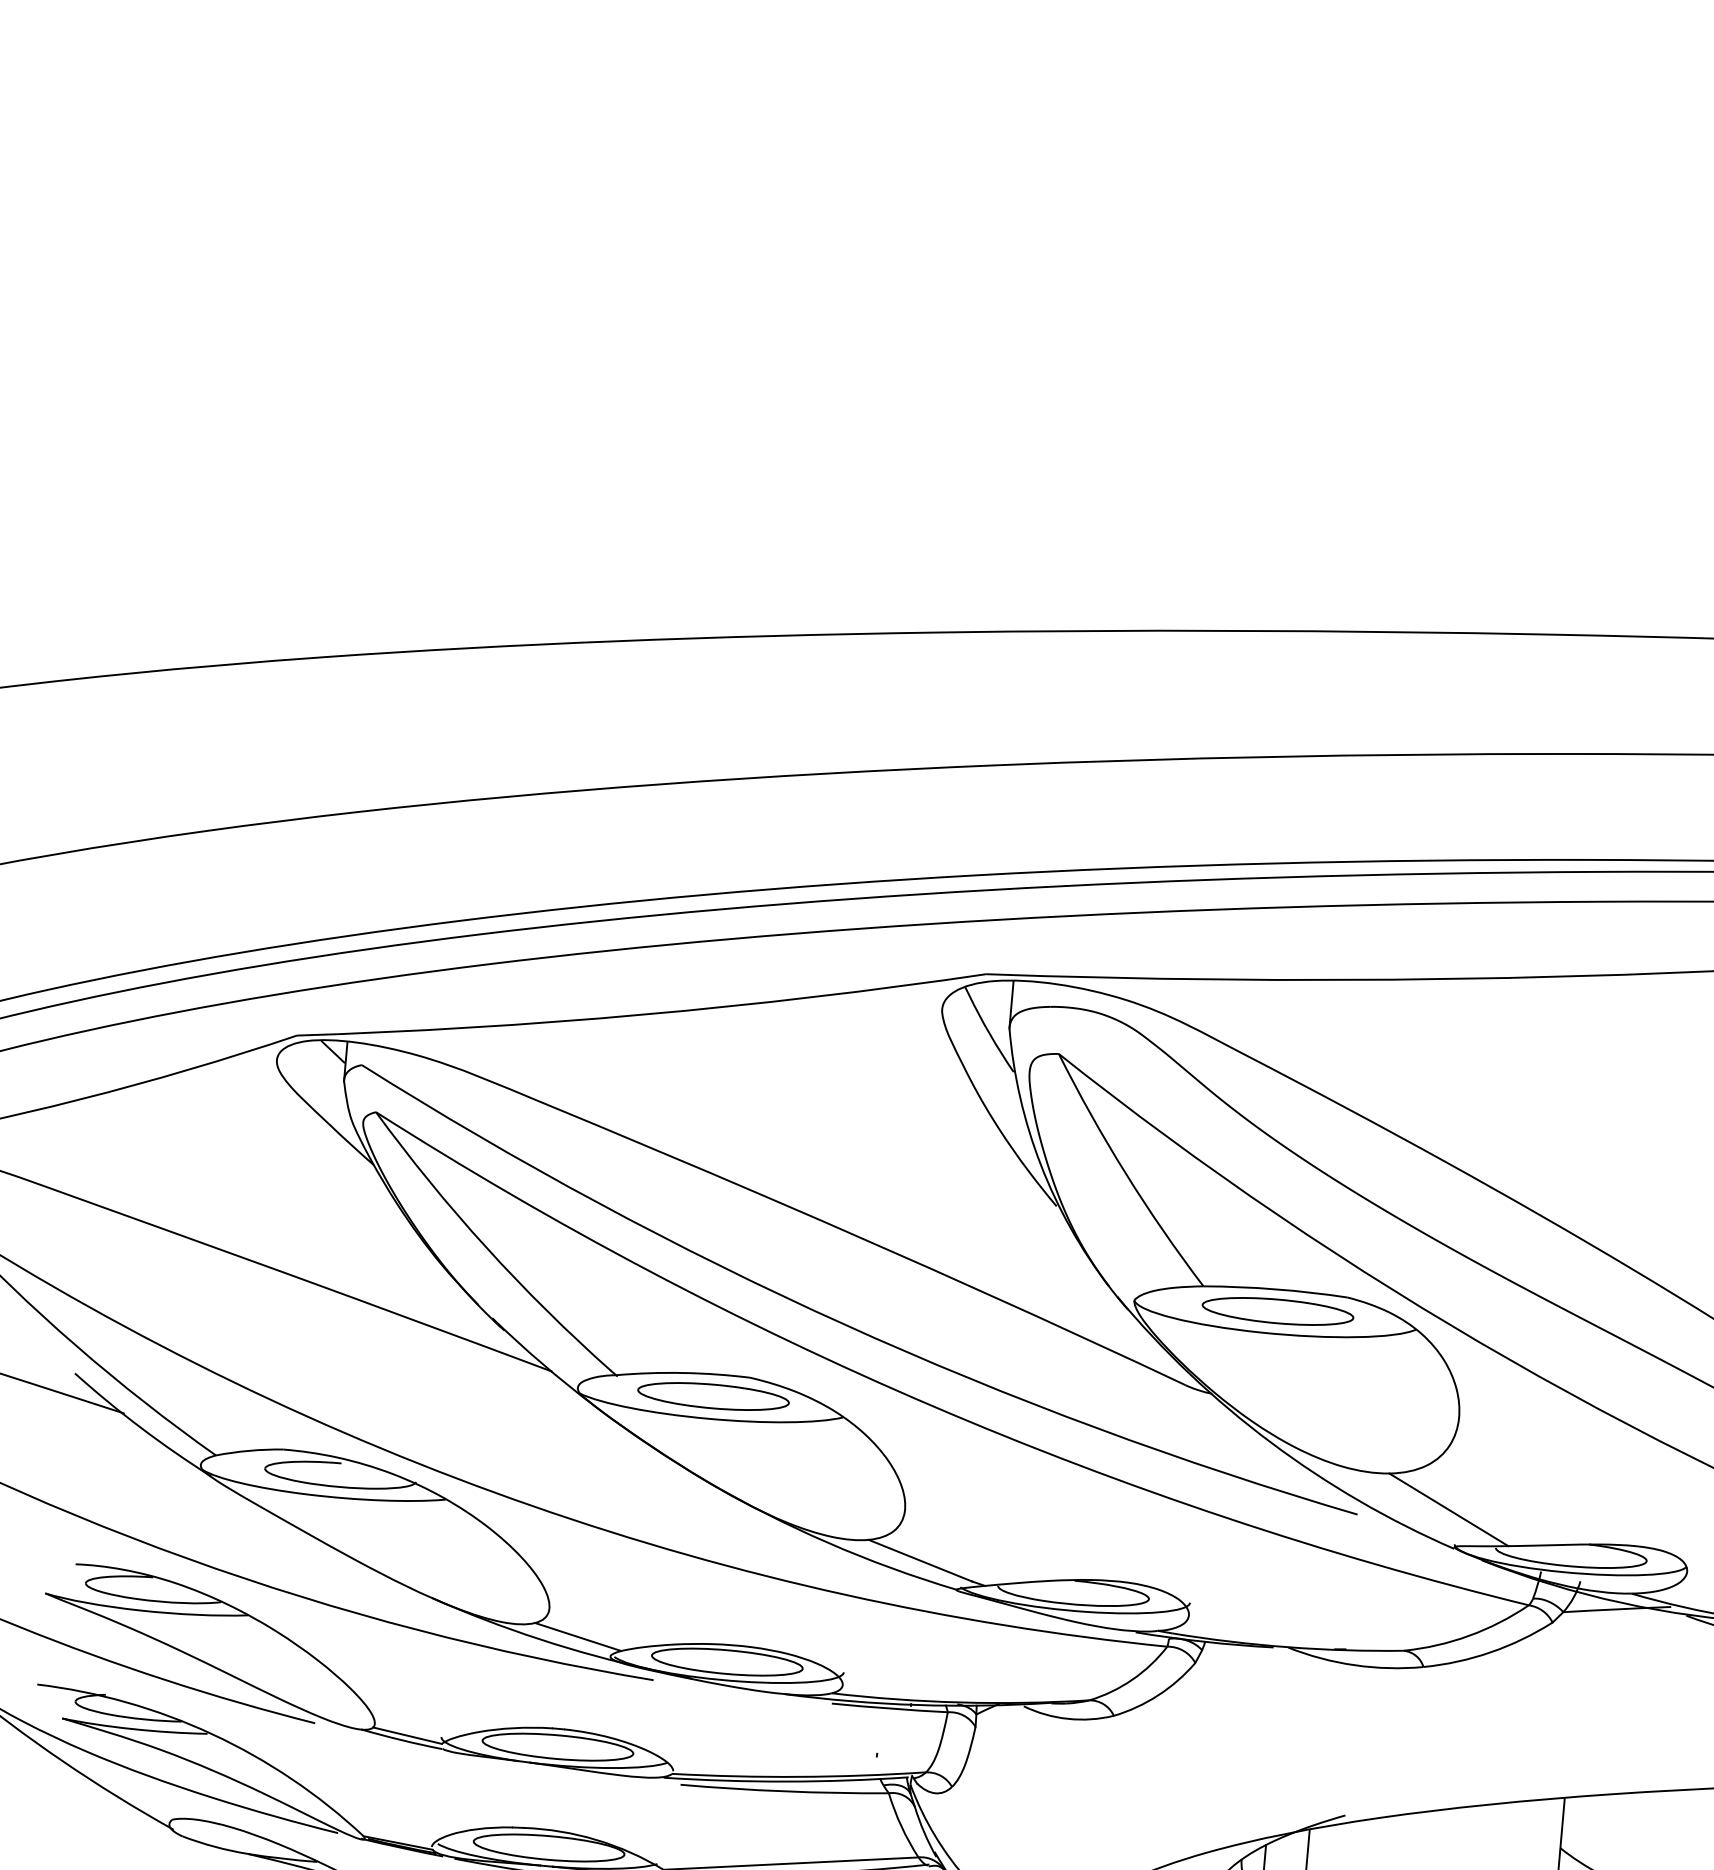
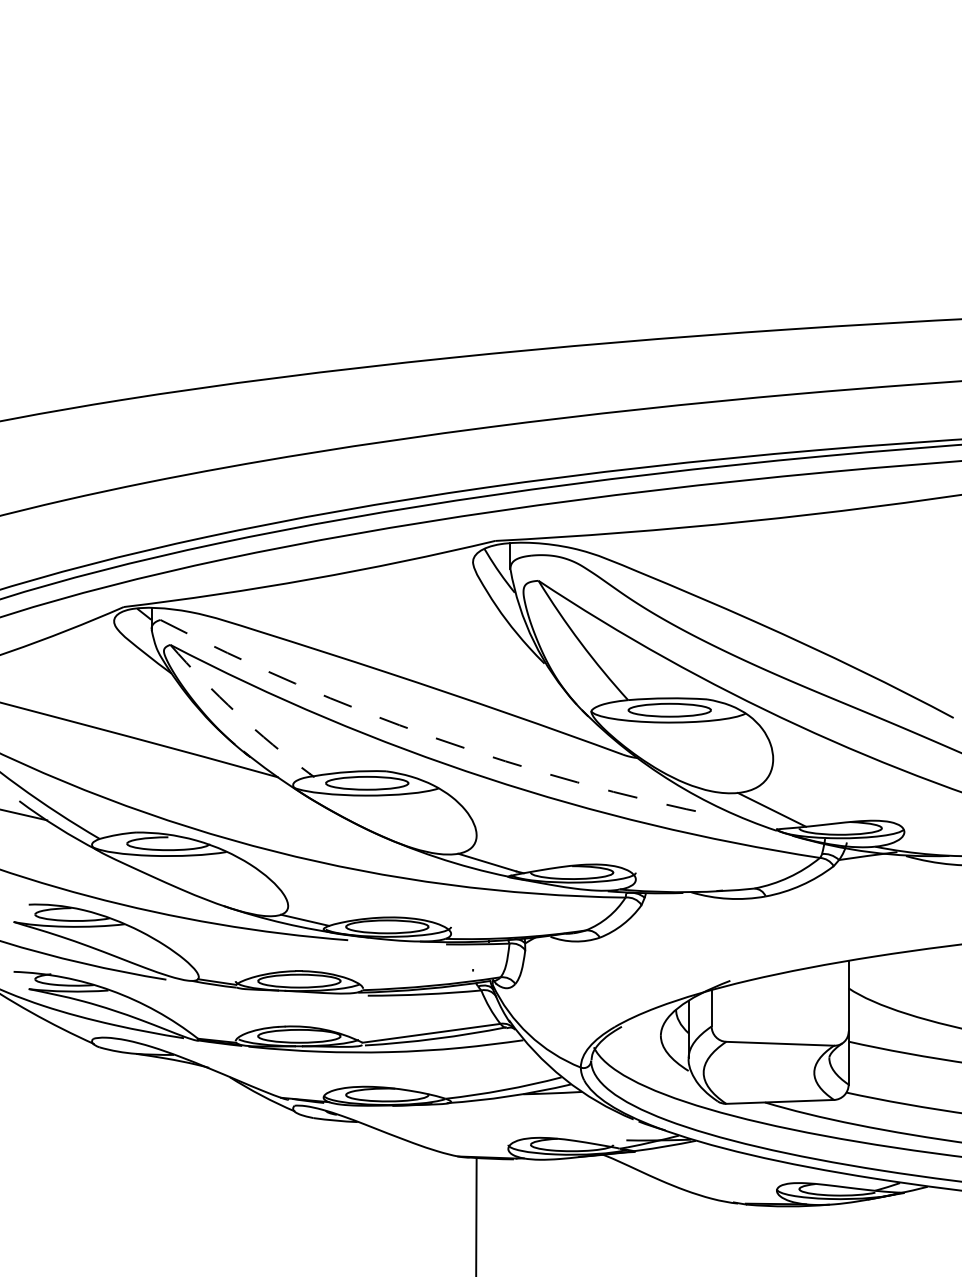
arc: (485, 1248) -> (236, 713), solid -> dashed
arc: (843, 1323) -> (434, 737), solid -> dashed

